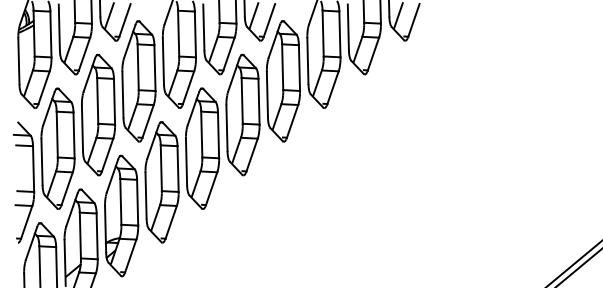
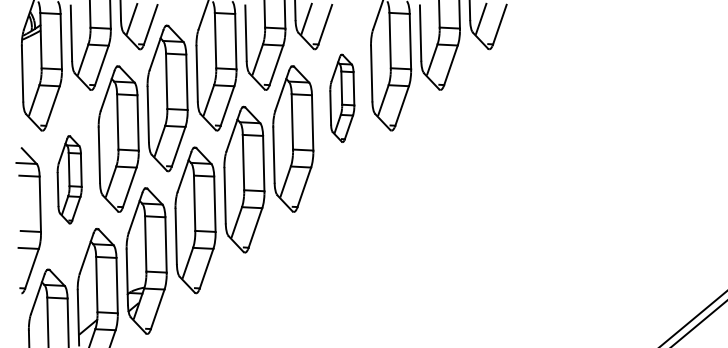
part: (283, 81) -> (342, 98), size x0.6
part: (57, 148) -> (69, 179), size x0.6

